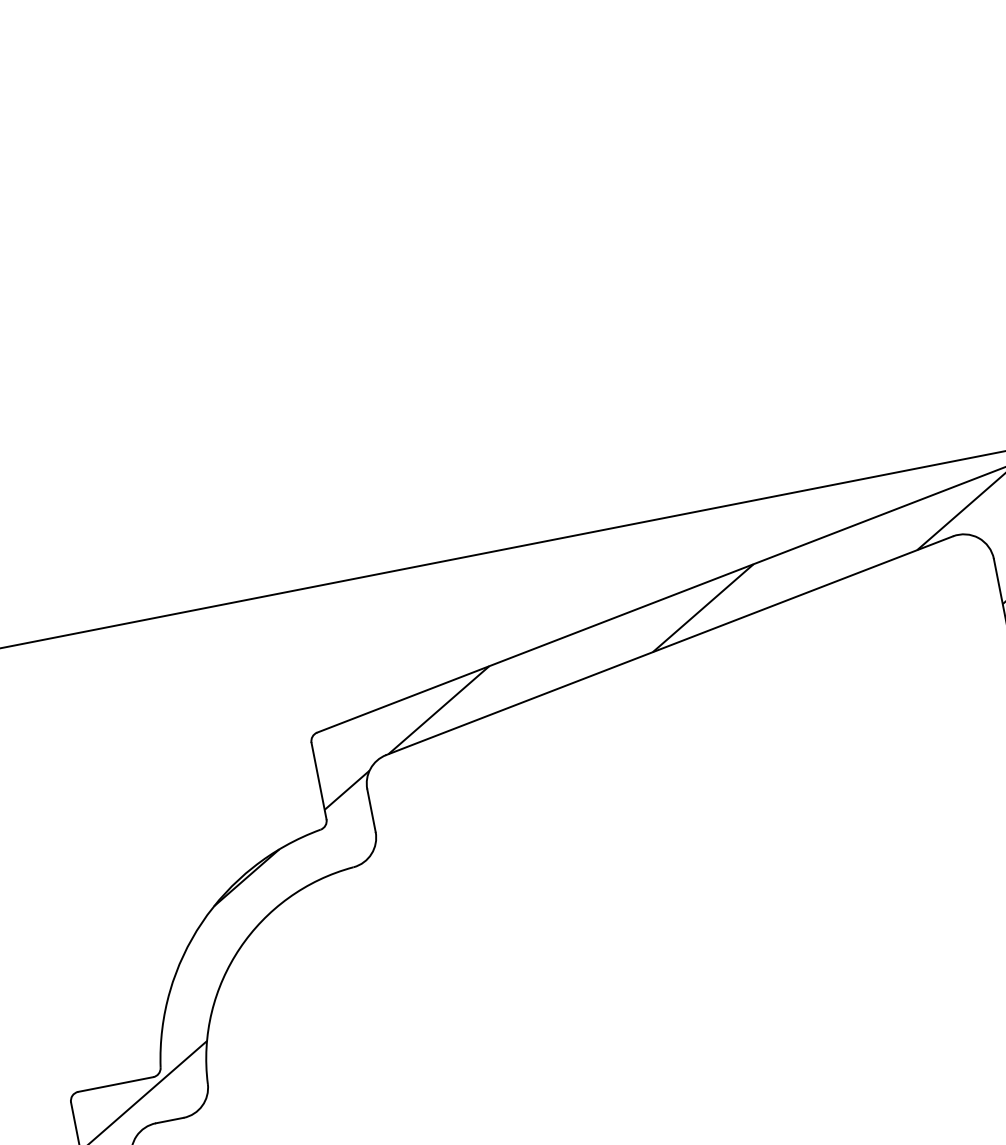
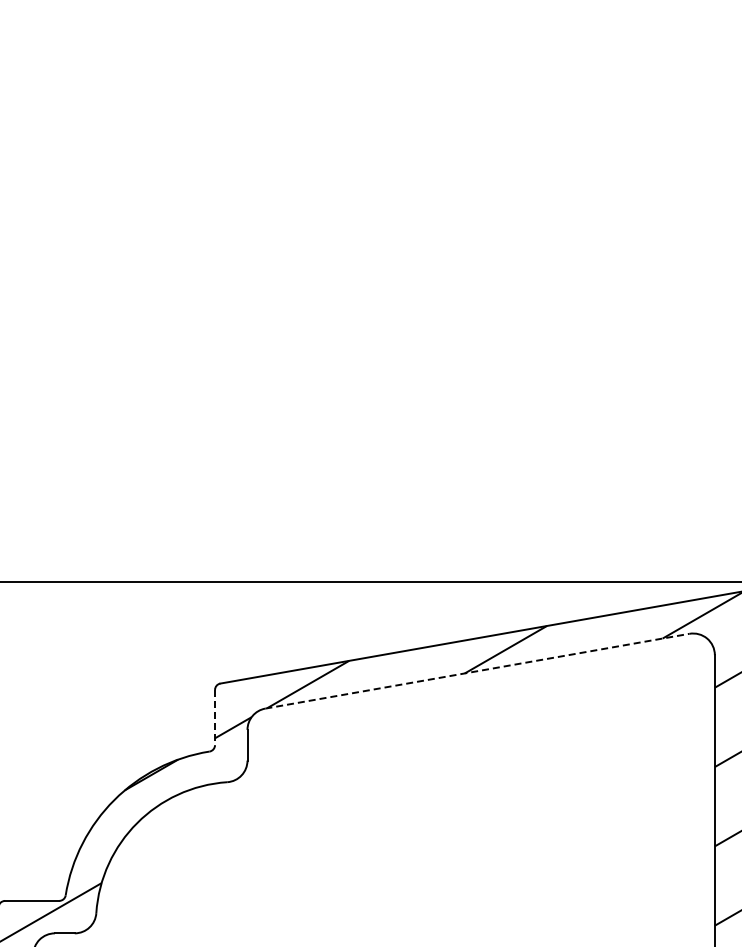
line: (669, 646) -> (477, 671), solid -> dashed
line: (319, 780) -> (215, 717), solid -> dashed

